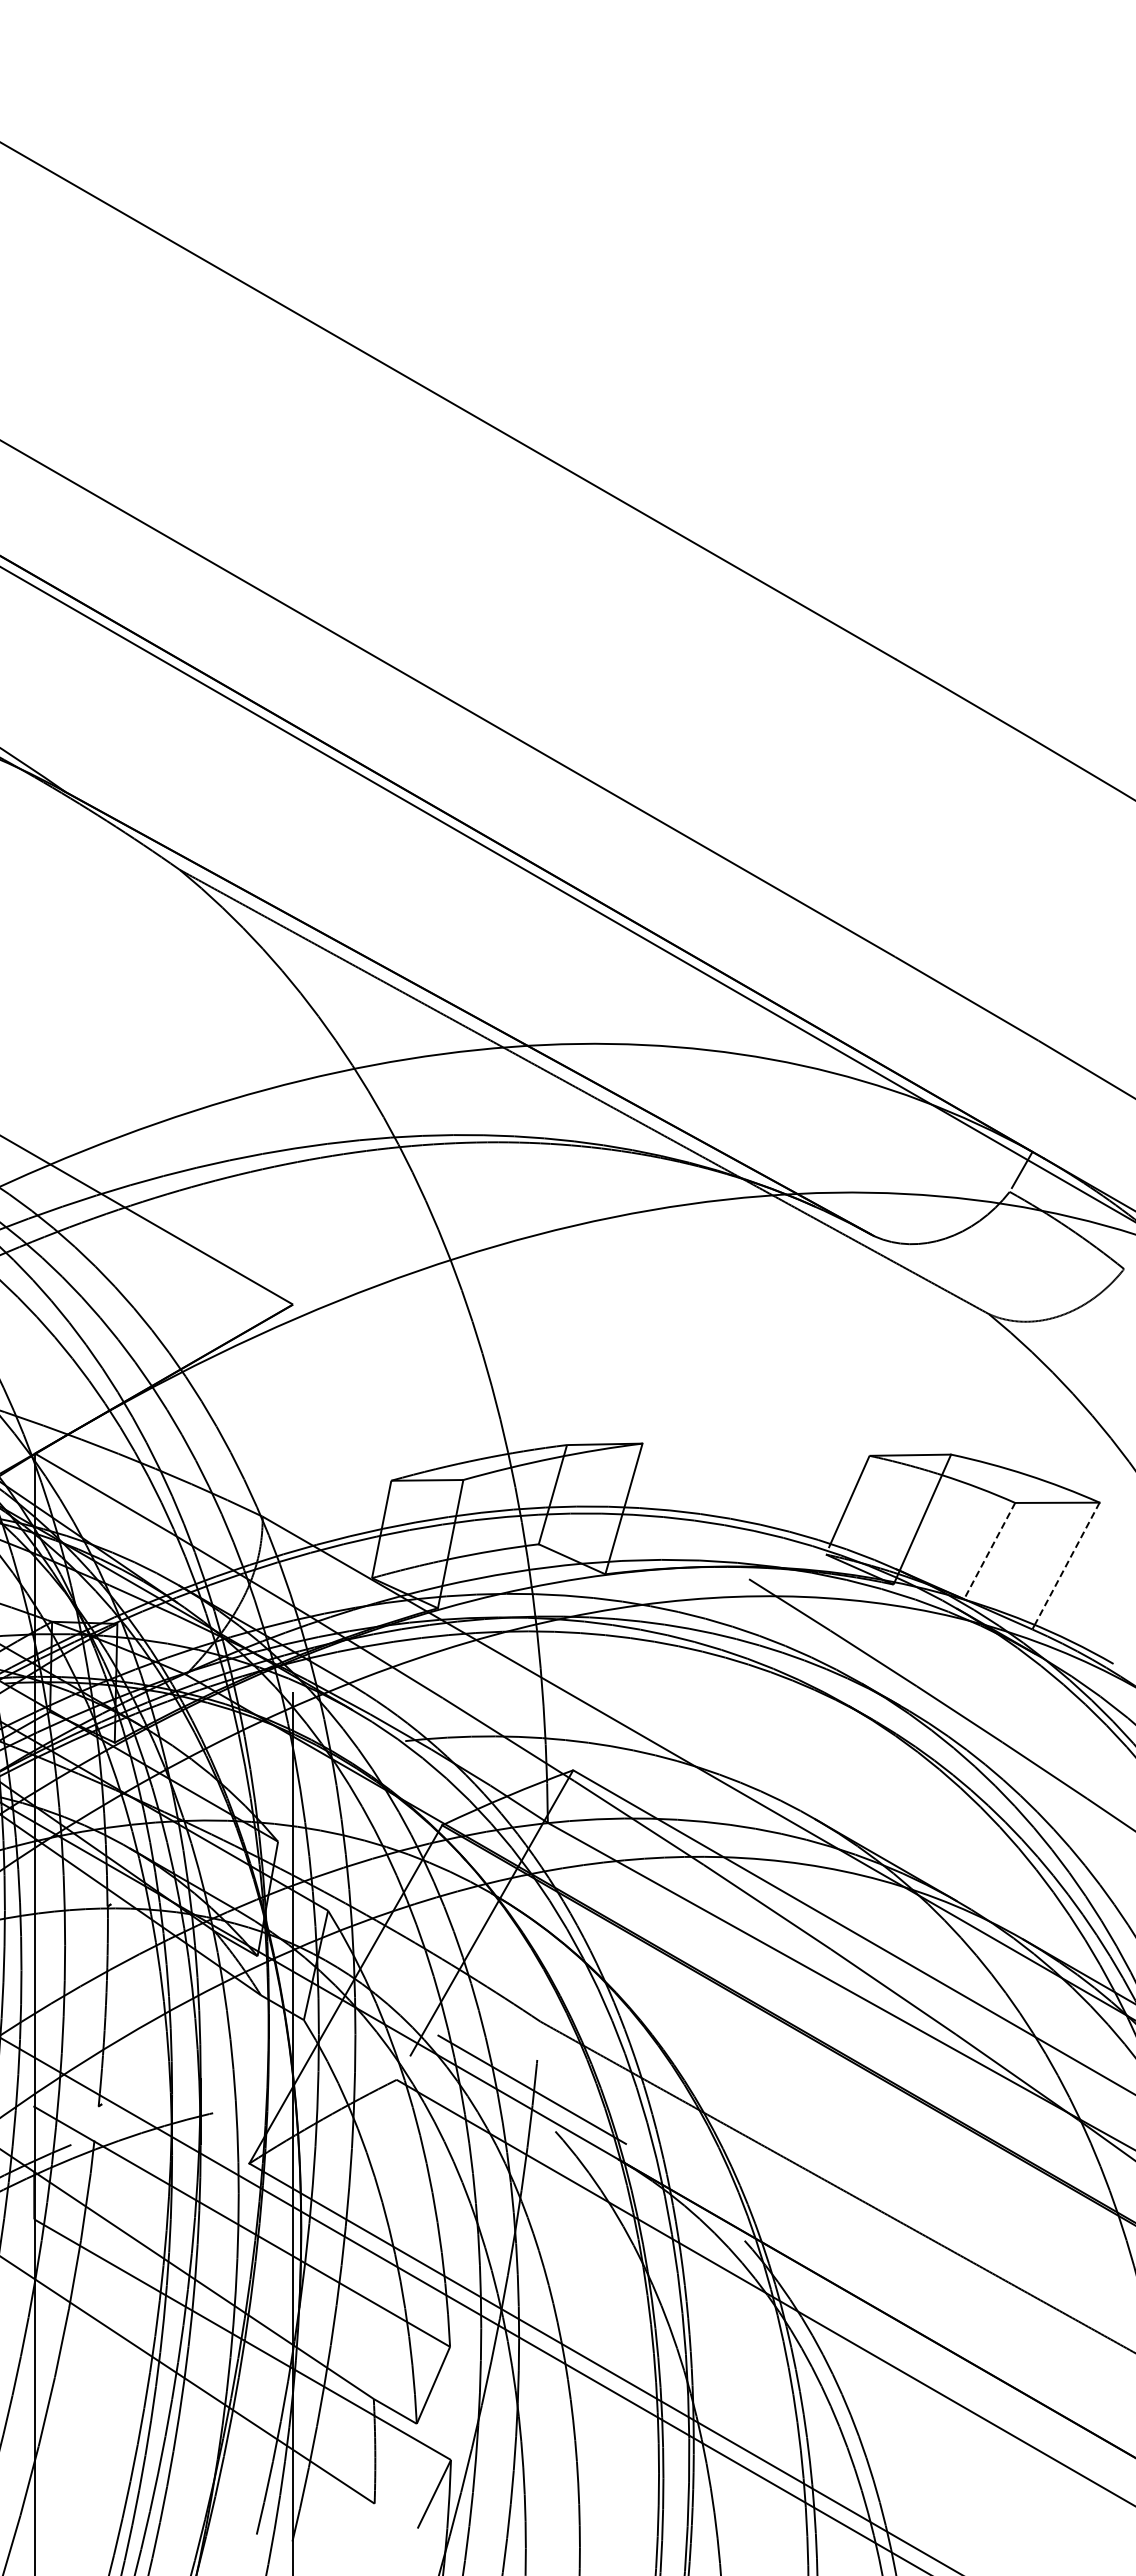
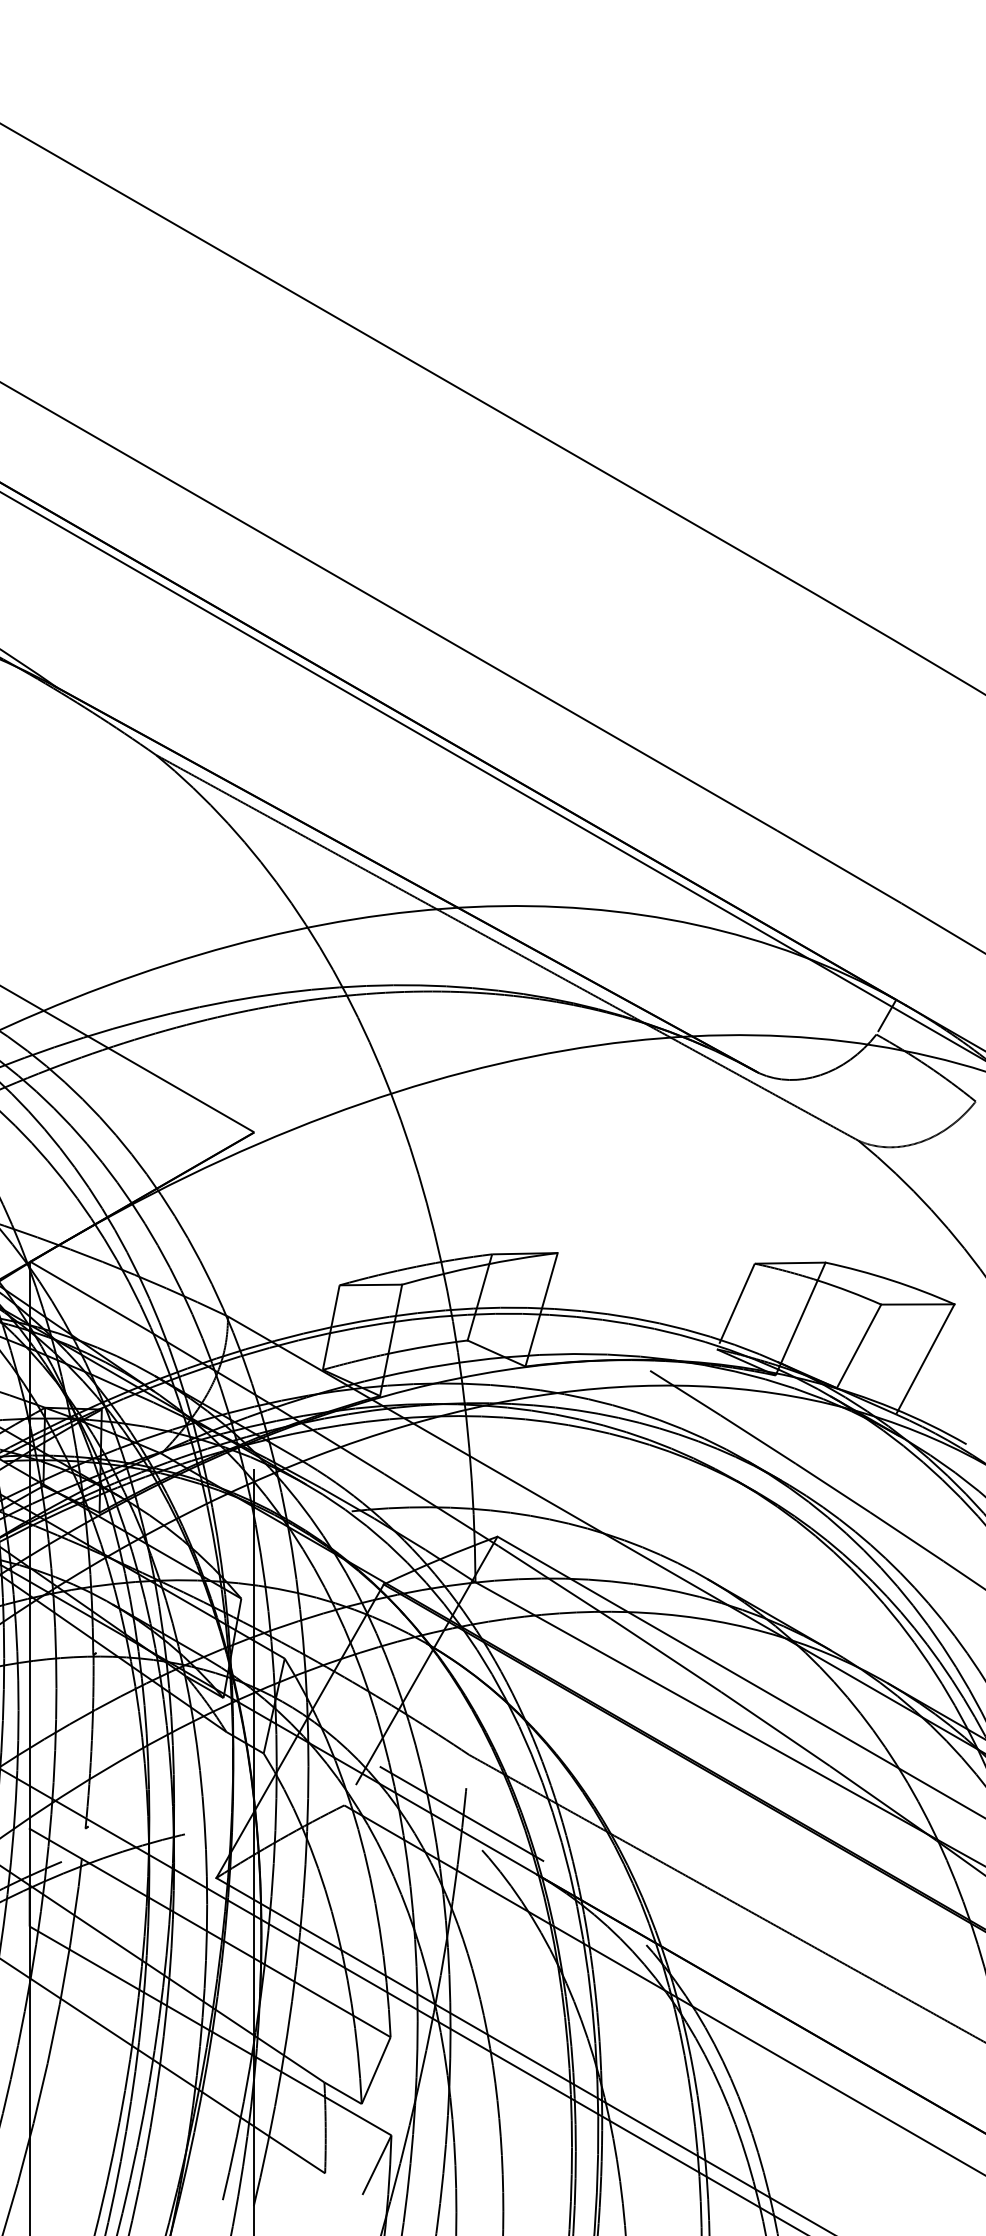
line: (989, 1551) -> (858, 1346), dashed -> solid
line: (1066, 1564) -> (925, 1358), dashed -> solid

